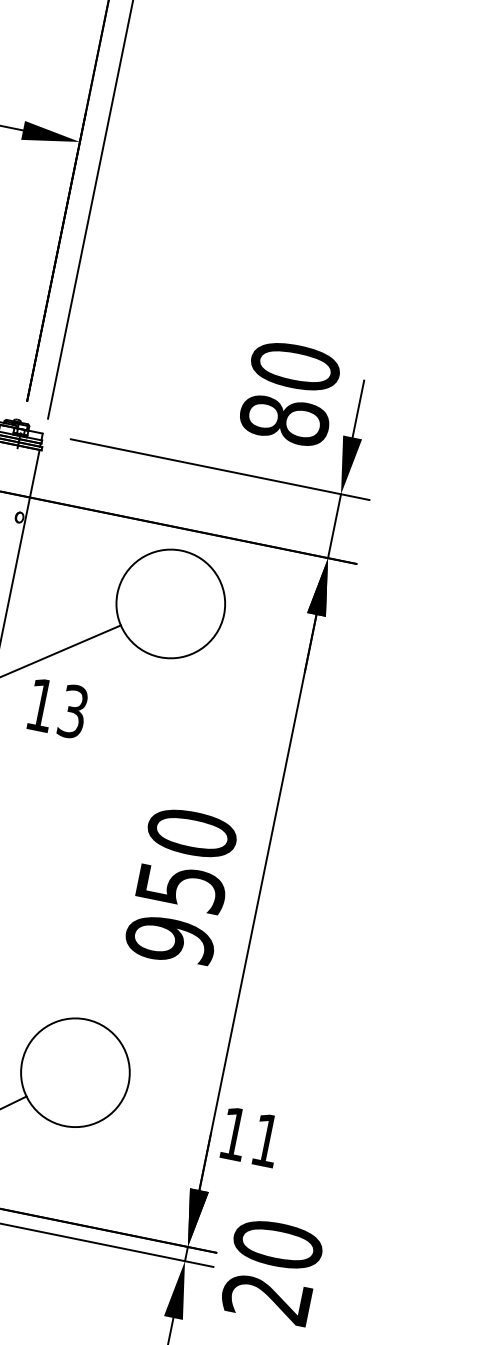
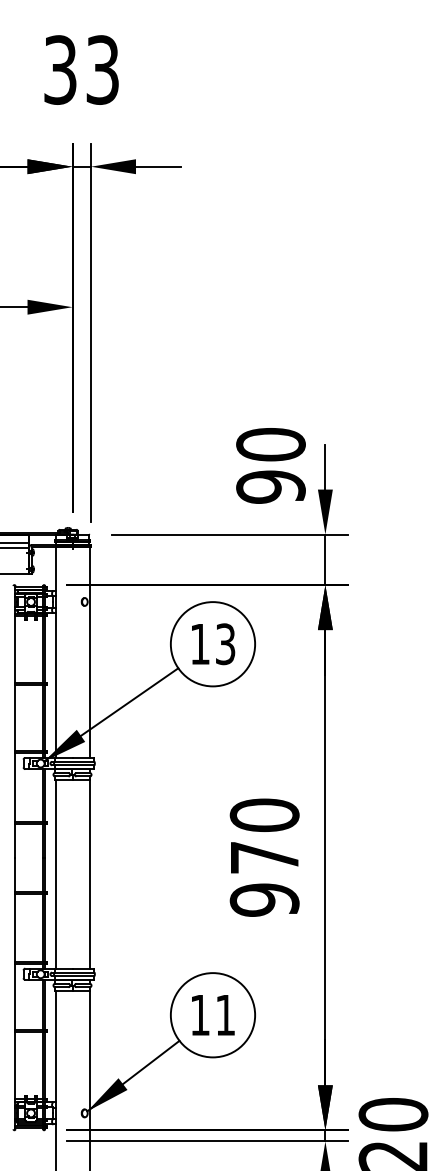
text: (284, 419) -> (270, 486), 80 -> 90
text: (58, 708) -> (213, 644), moved
text: (182, 886) -> (265, 857), 950 -> 970
text: (251, 1137) -> (213, 1015), moved

